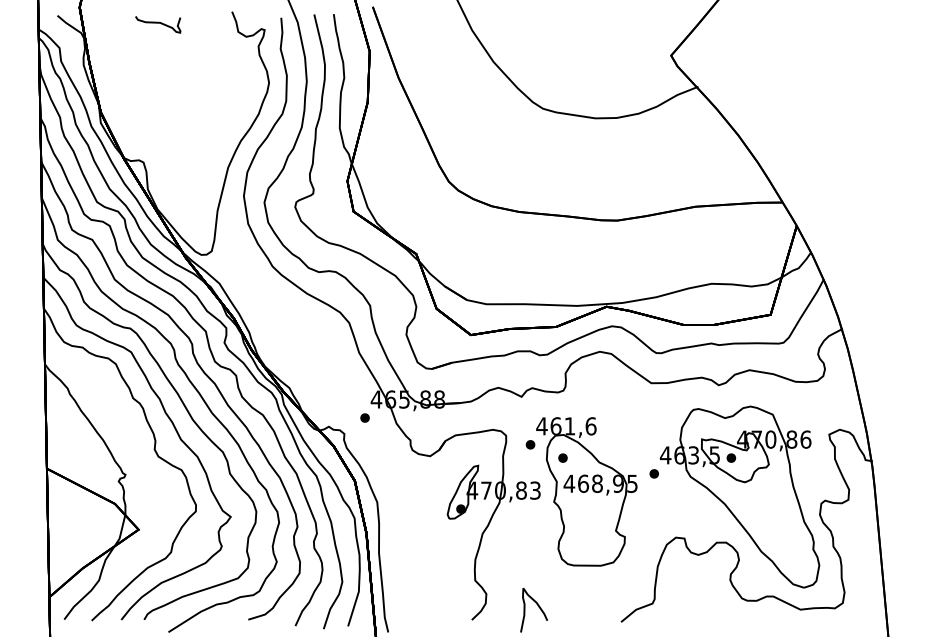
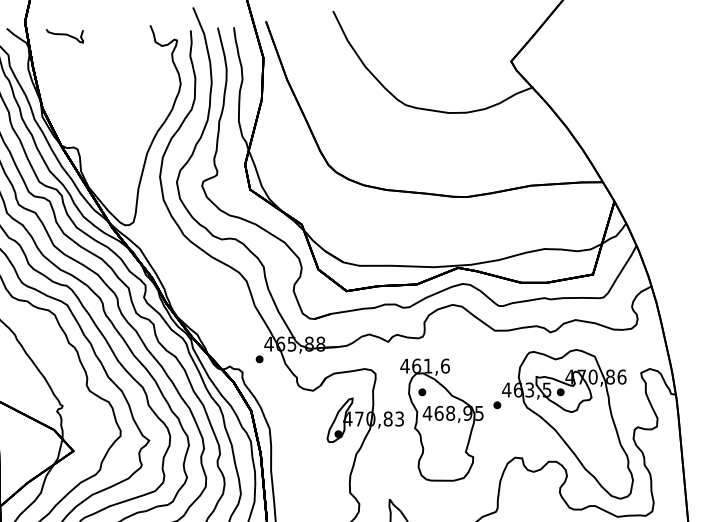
curve: (158, 23) -> (65, 35), moved
part: (530, 444) -> (395, 381), removed

